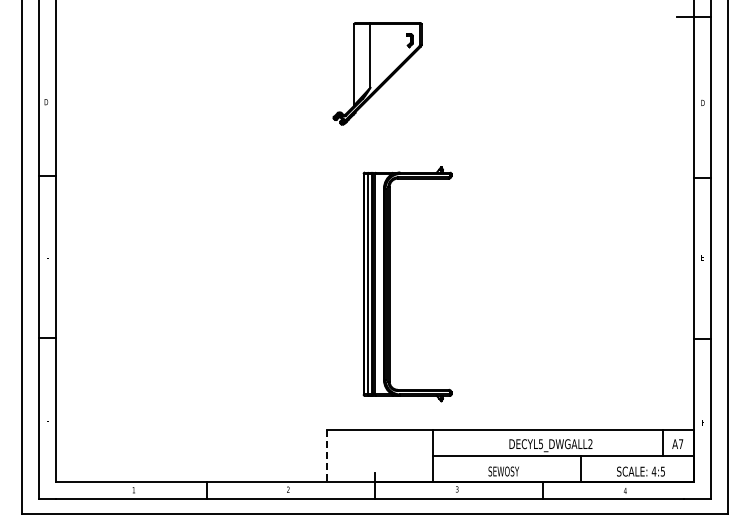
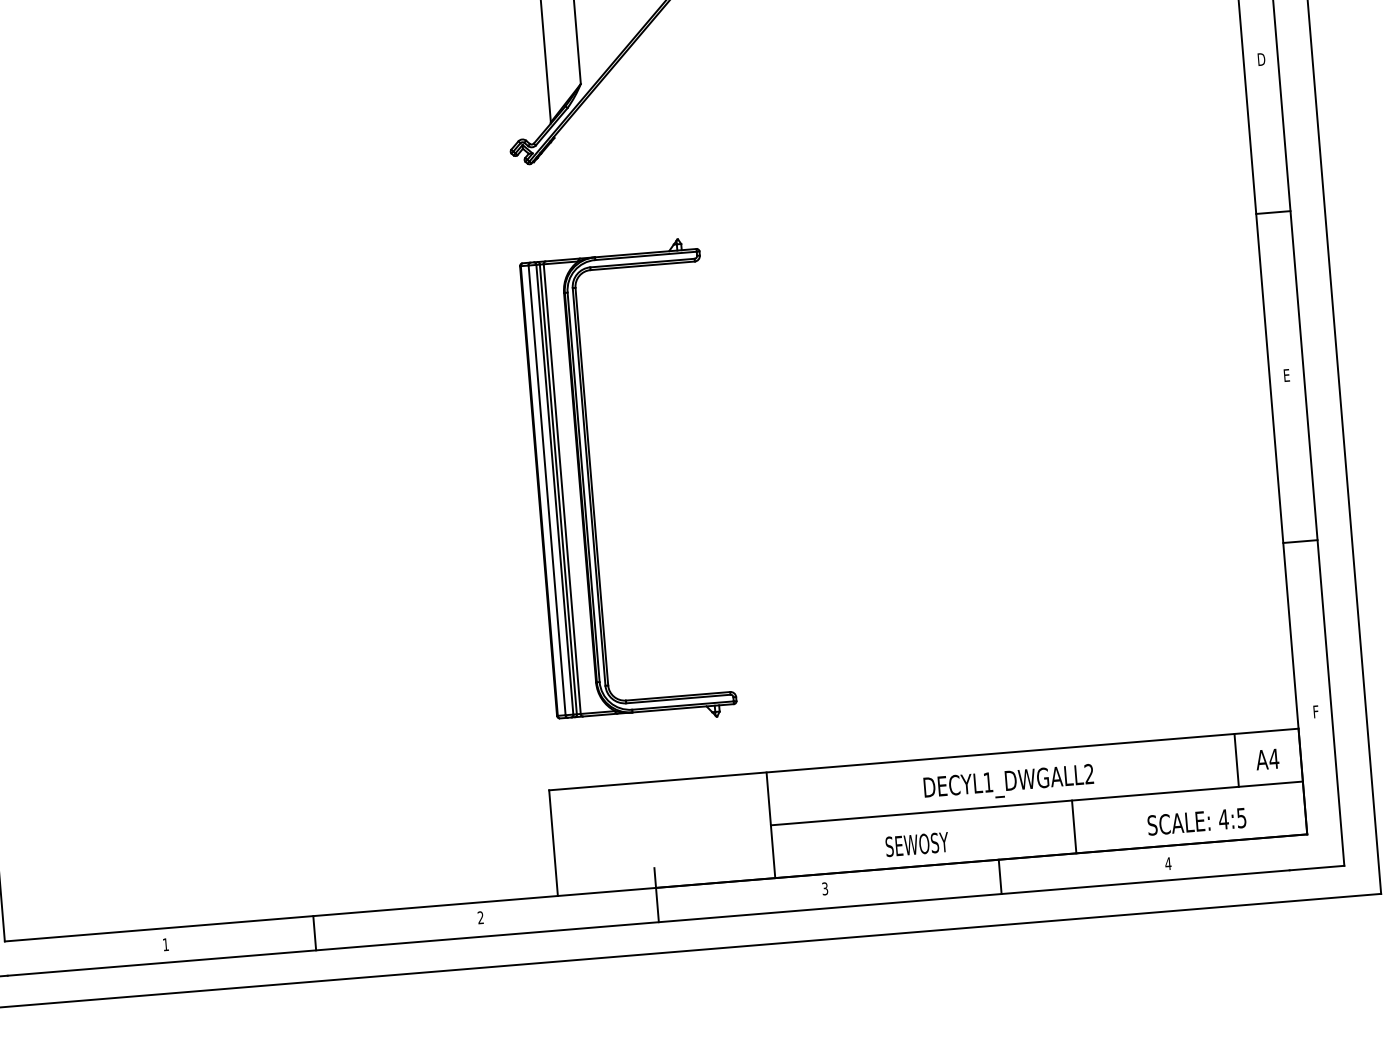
part: (390, 284) -> (593, 487), moved
text: (680, 443) -> (1272, 757), A7 -> A4
text: (540, 444) -> (987, 783), DECYL5_DWGALL2 -> DECYL1_DWGALL2
line: (326, 456) -> (553, 843), dashed -> solid

